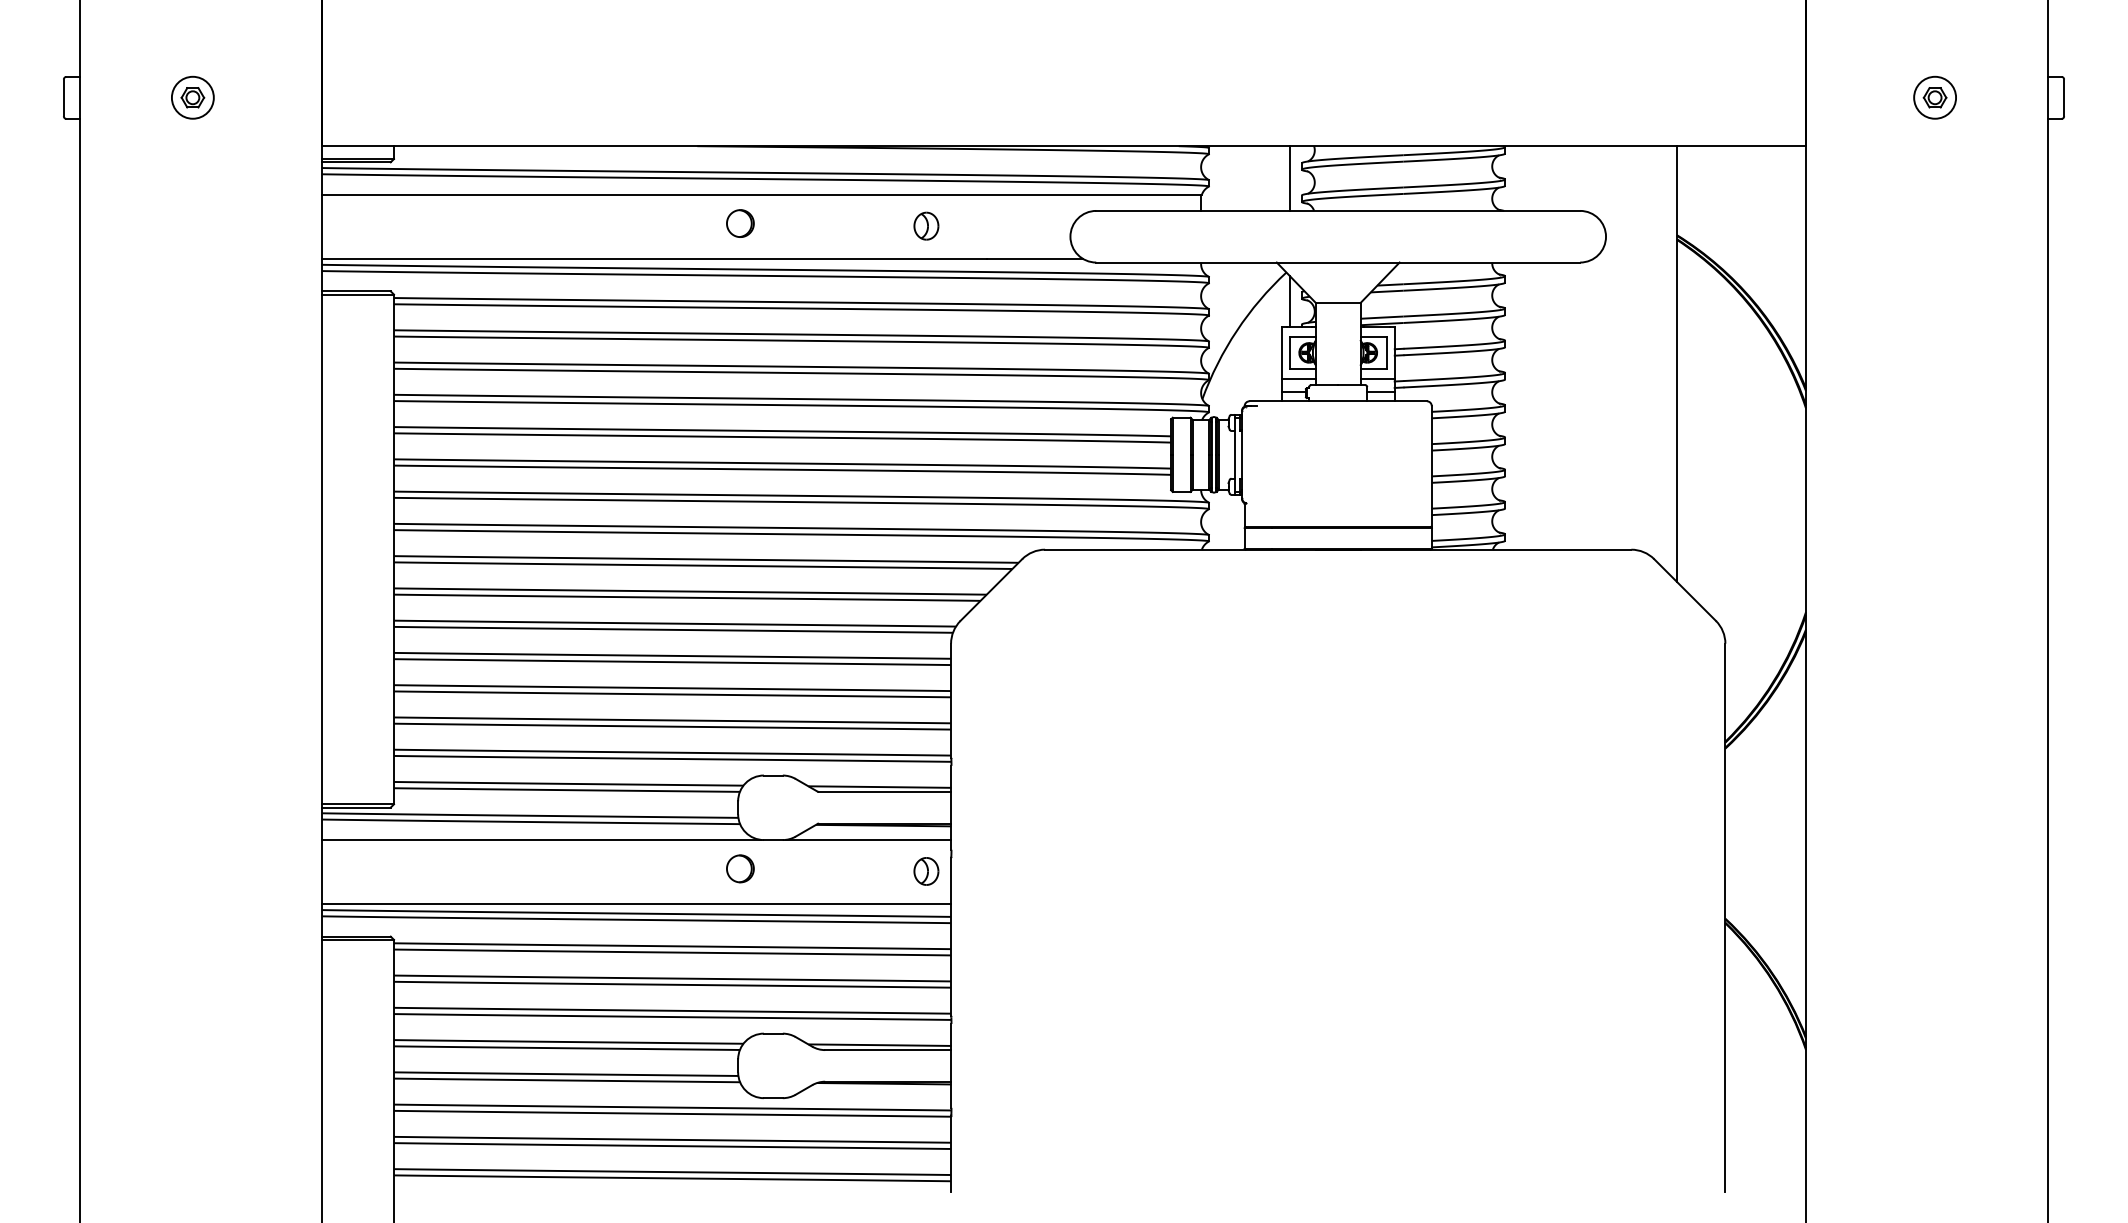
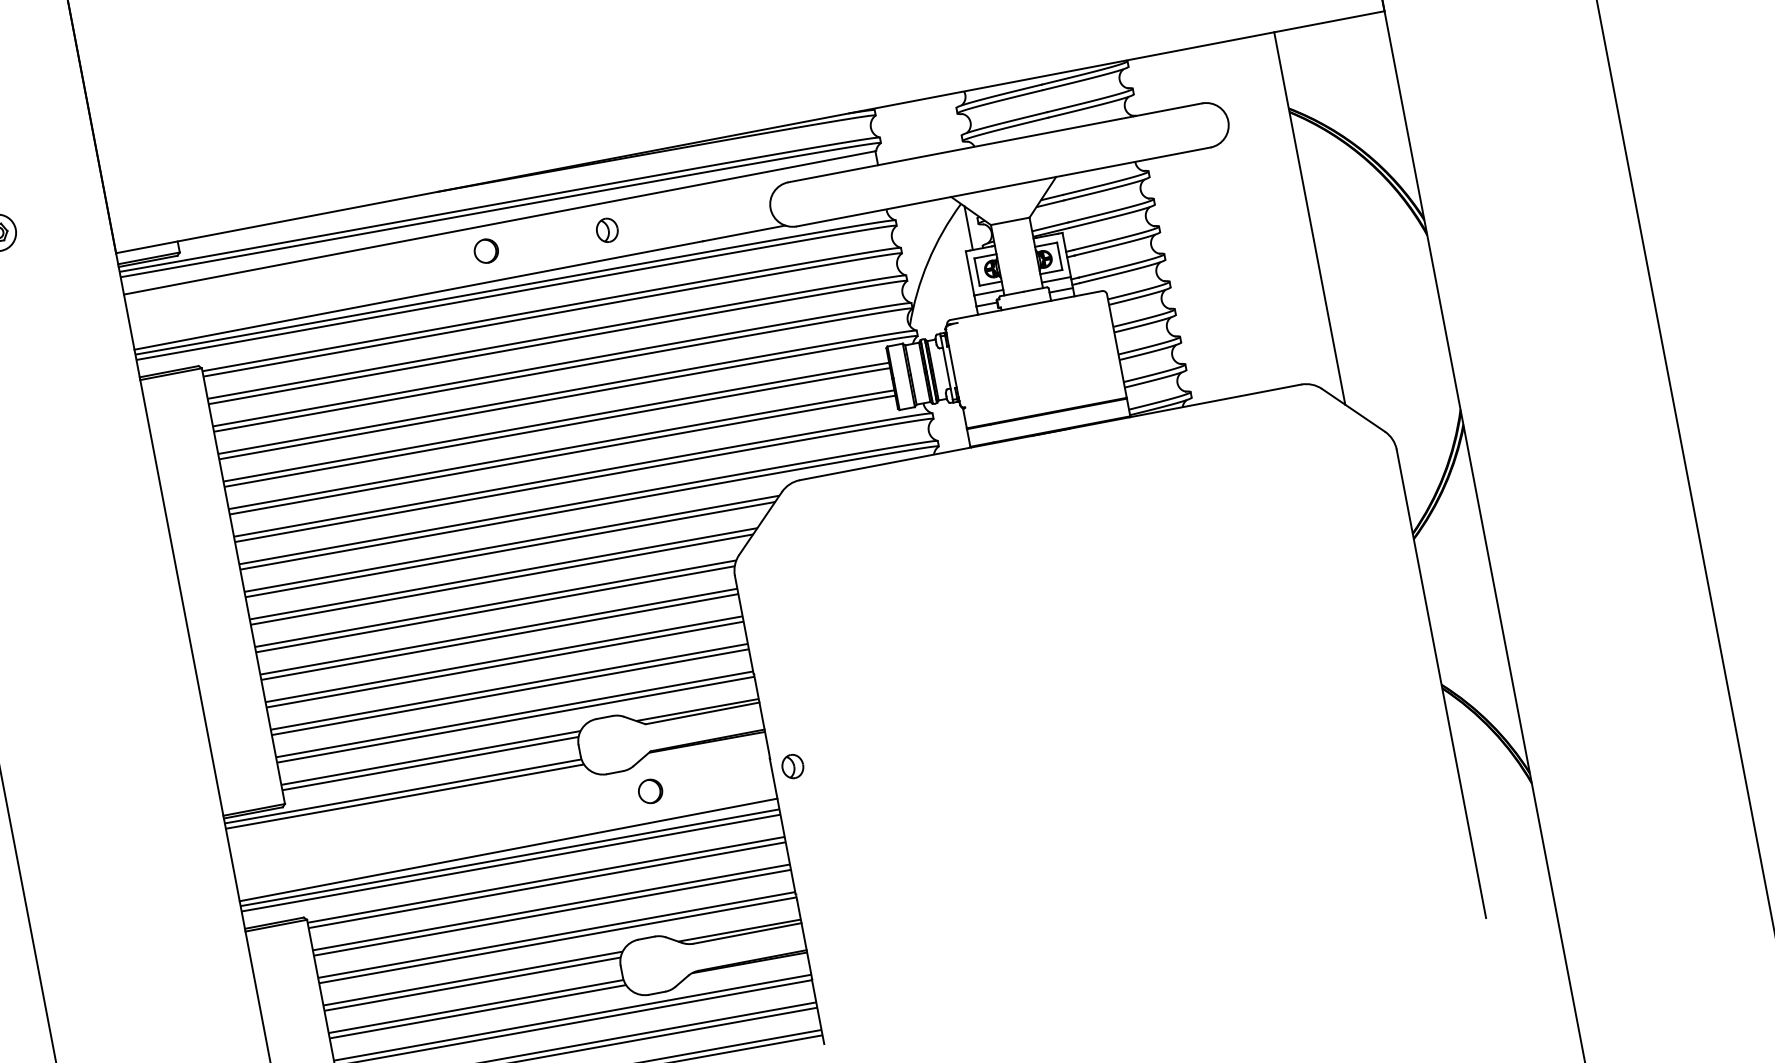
line: (1289, 178) -> (948, 123), removed
part: (926, 225) -> (607, 229), moved
line: (540, 839) -> (415, 810), removed
line: (868, 839) -> (696, 756), removed
part: (740, 868) -> (650, 791), moved
part: (926, 871) -> (792, 766), moved

